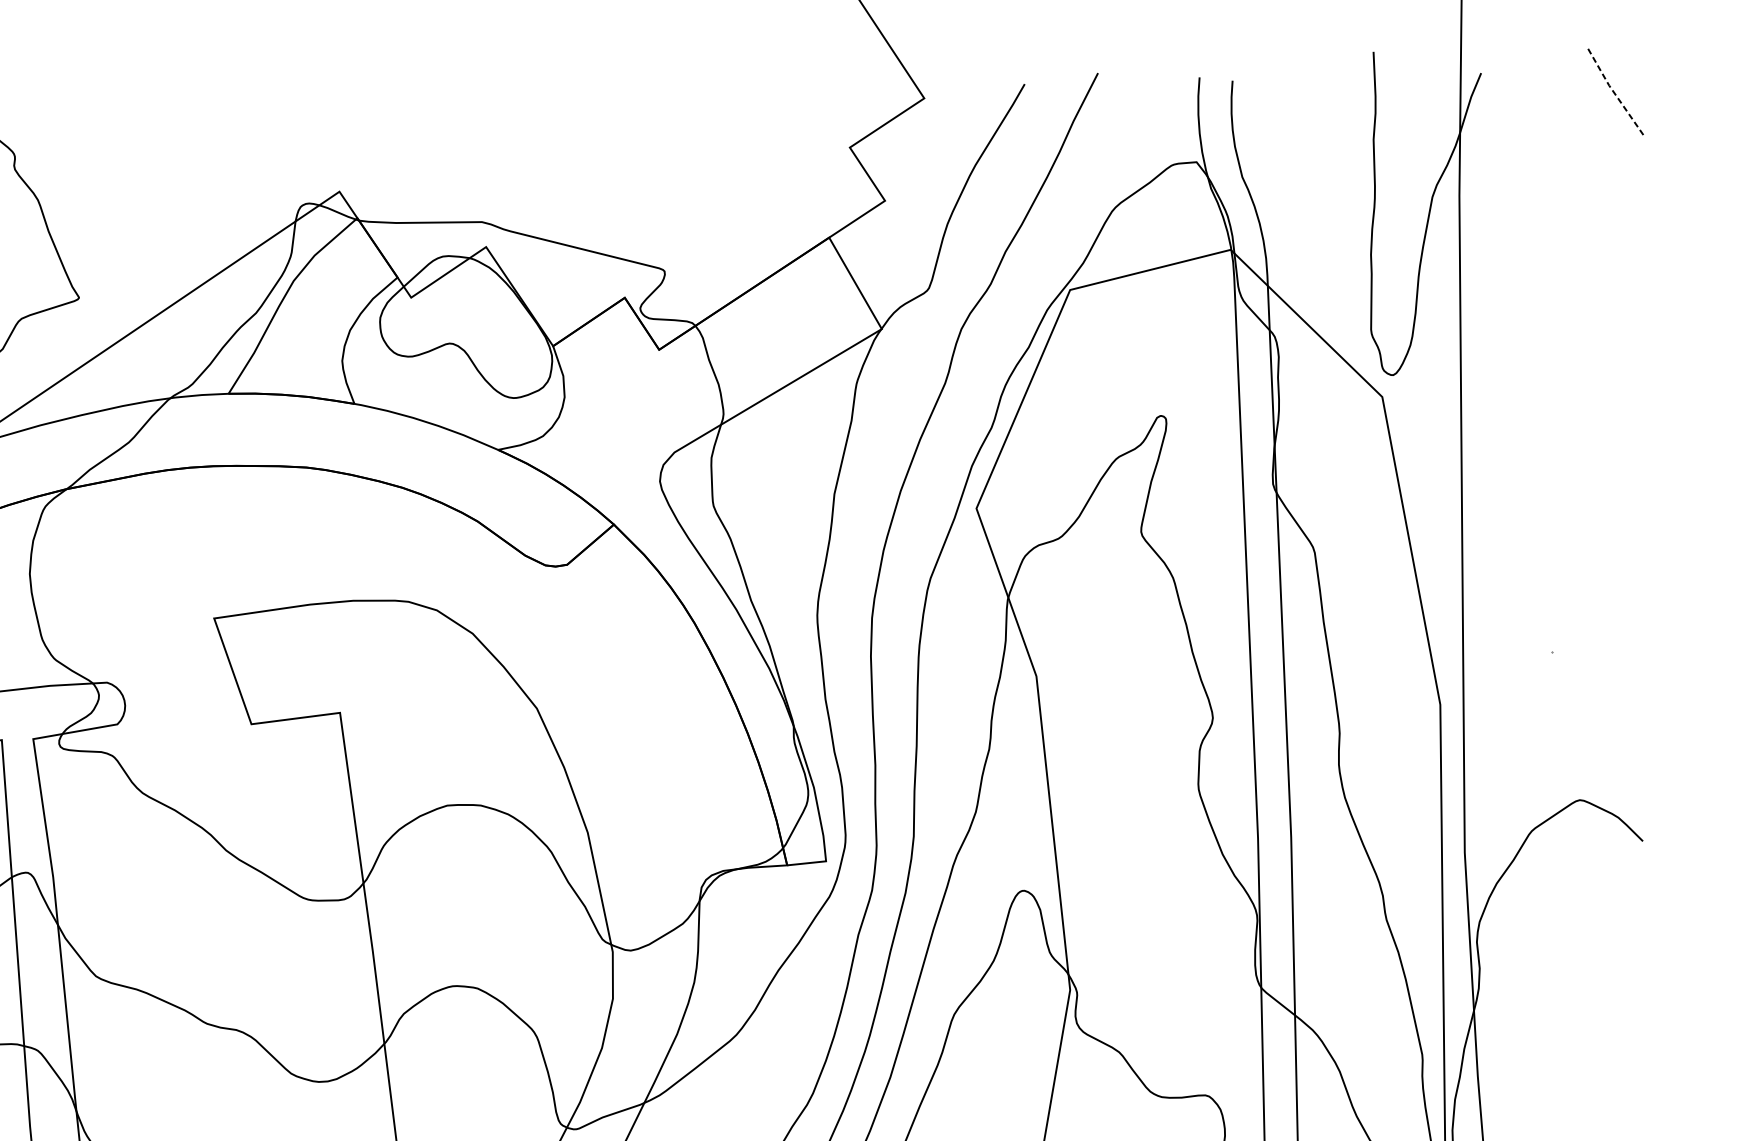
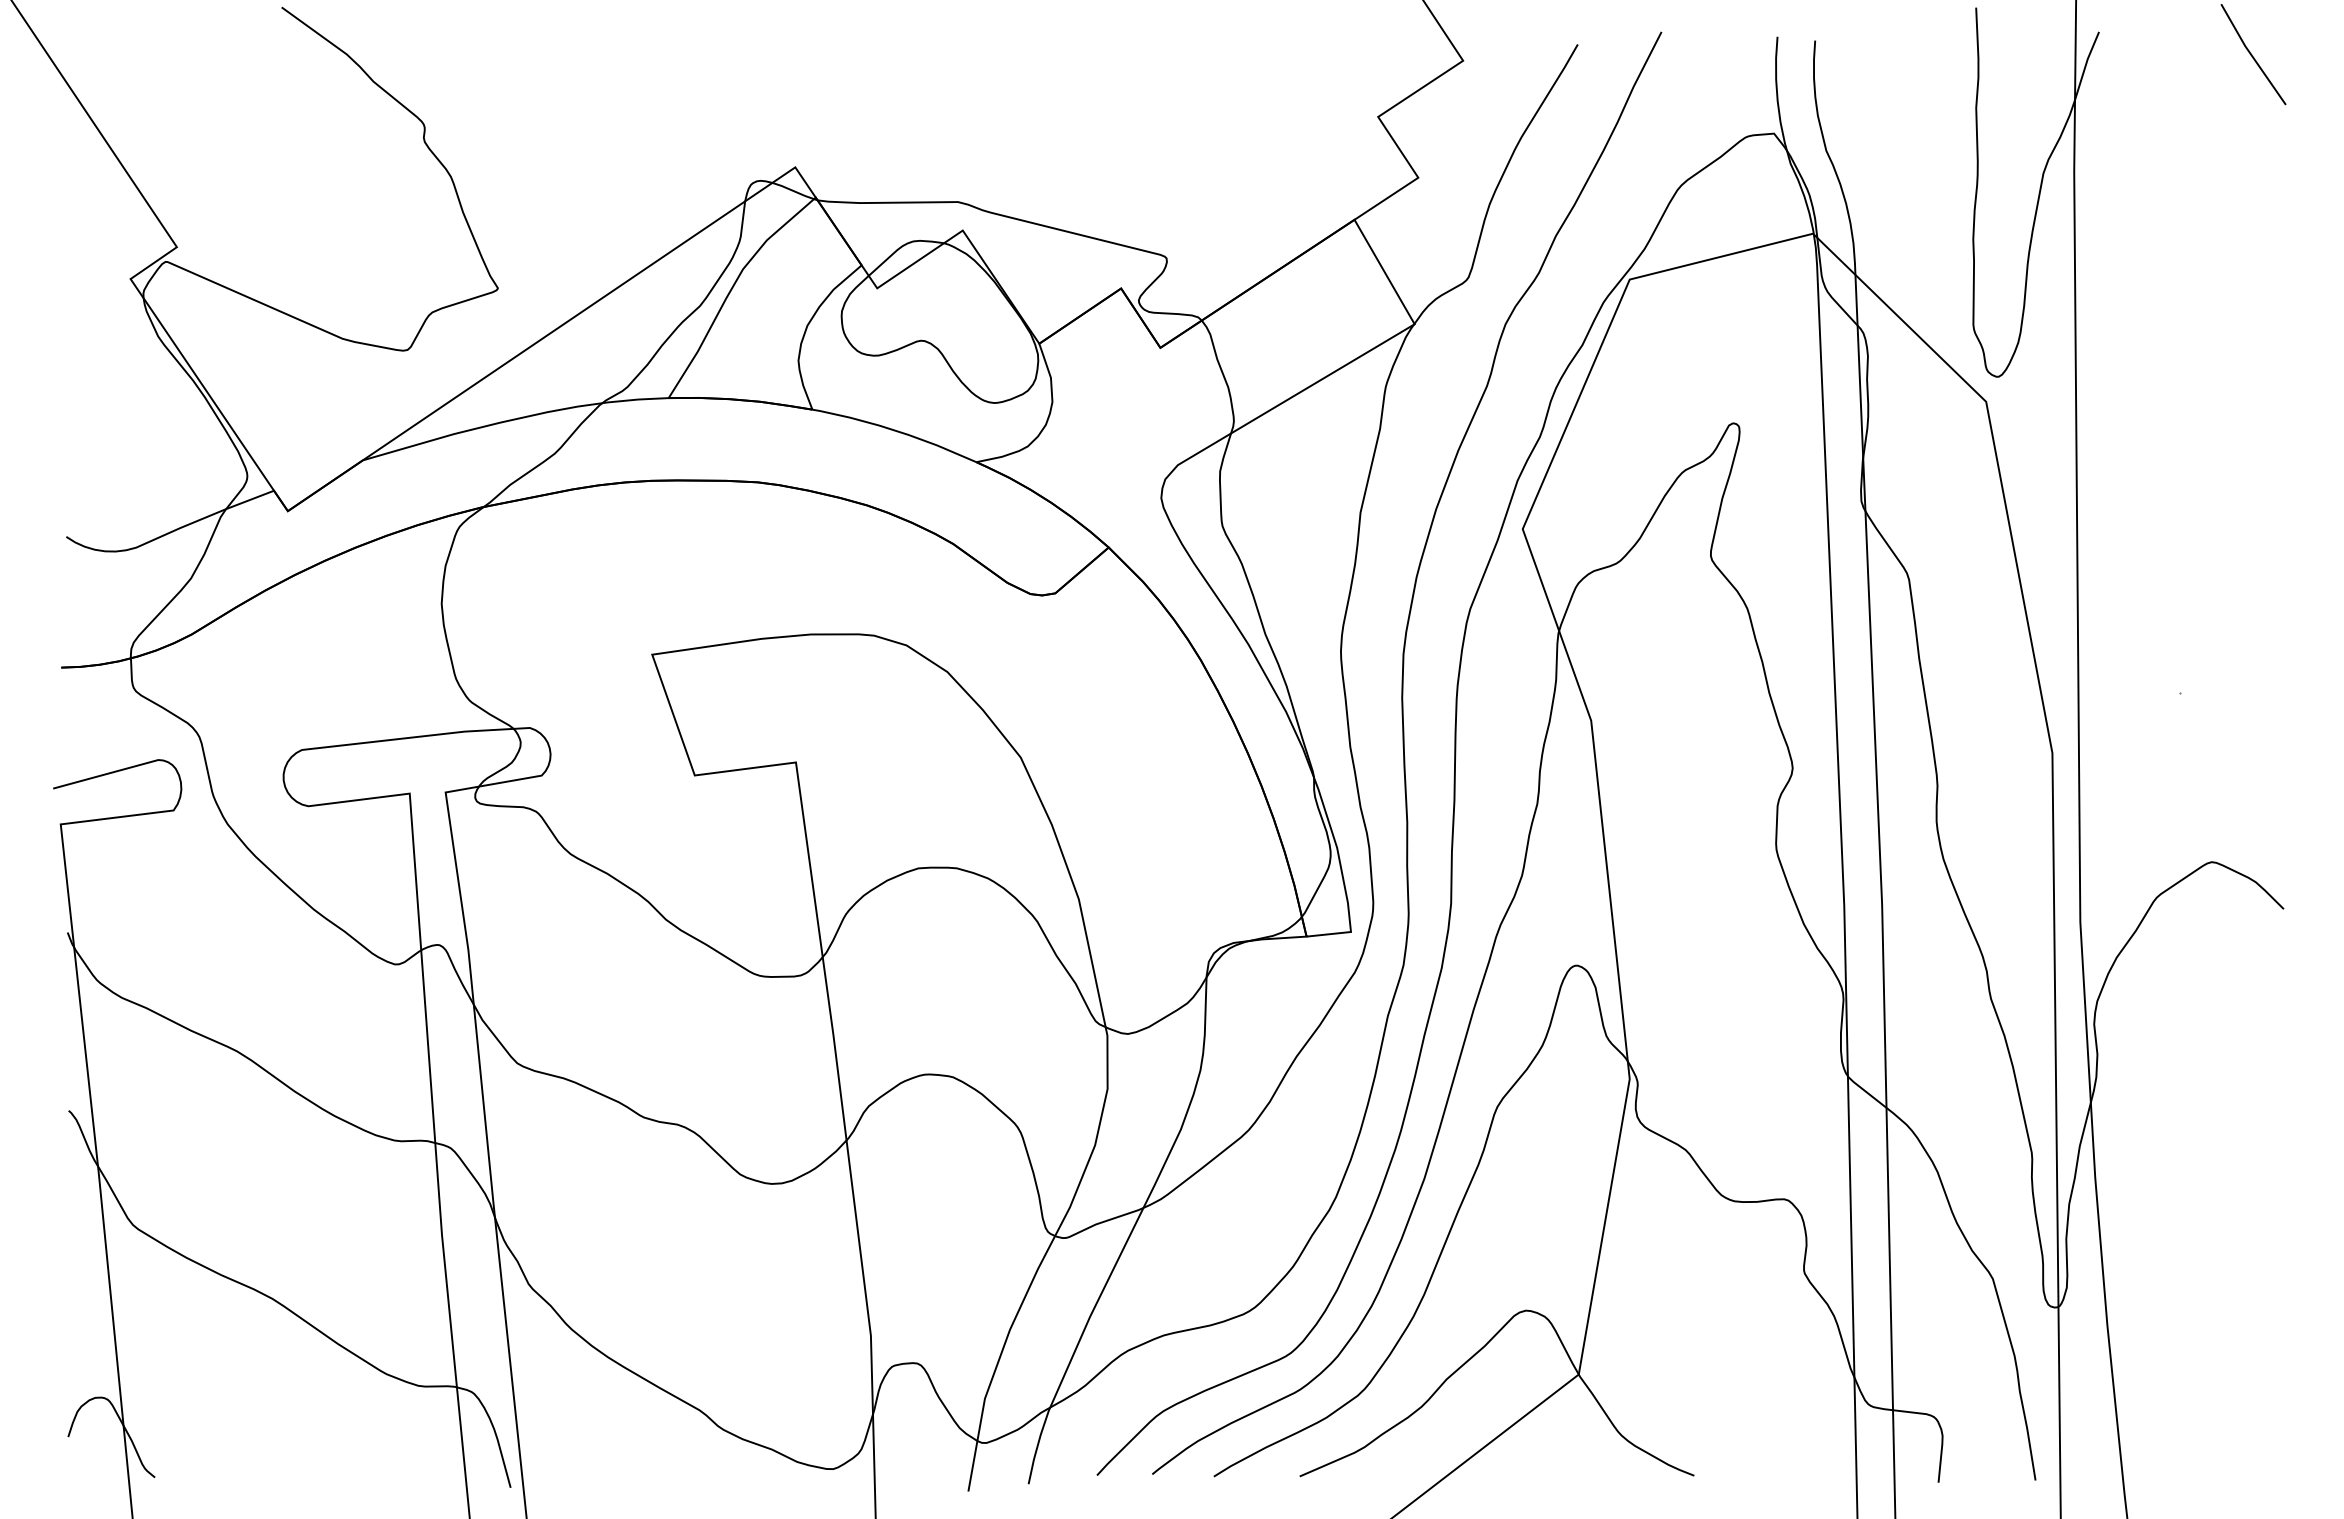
line: (1614, 93) -> (2251, 55), dashed -> solid

